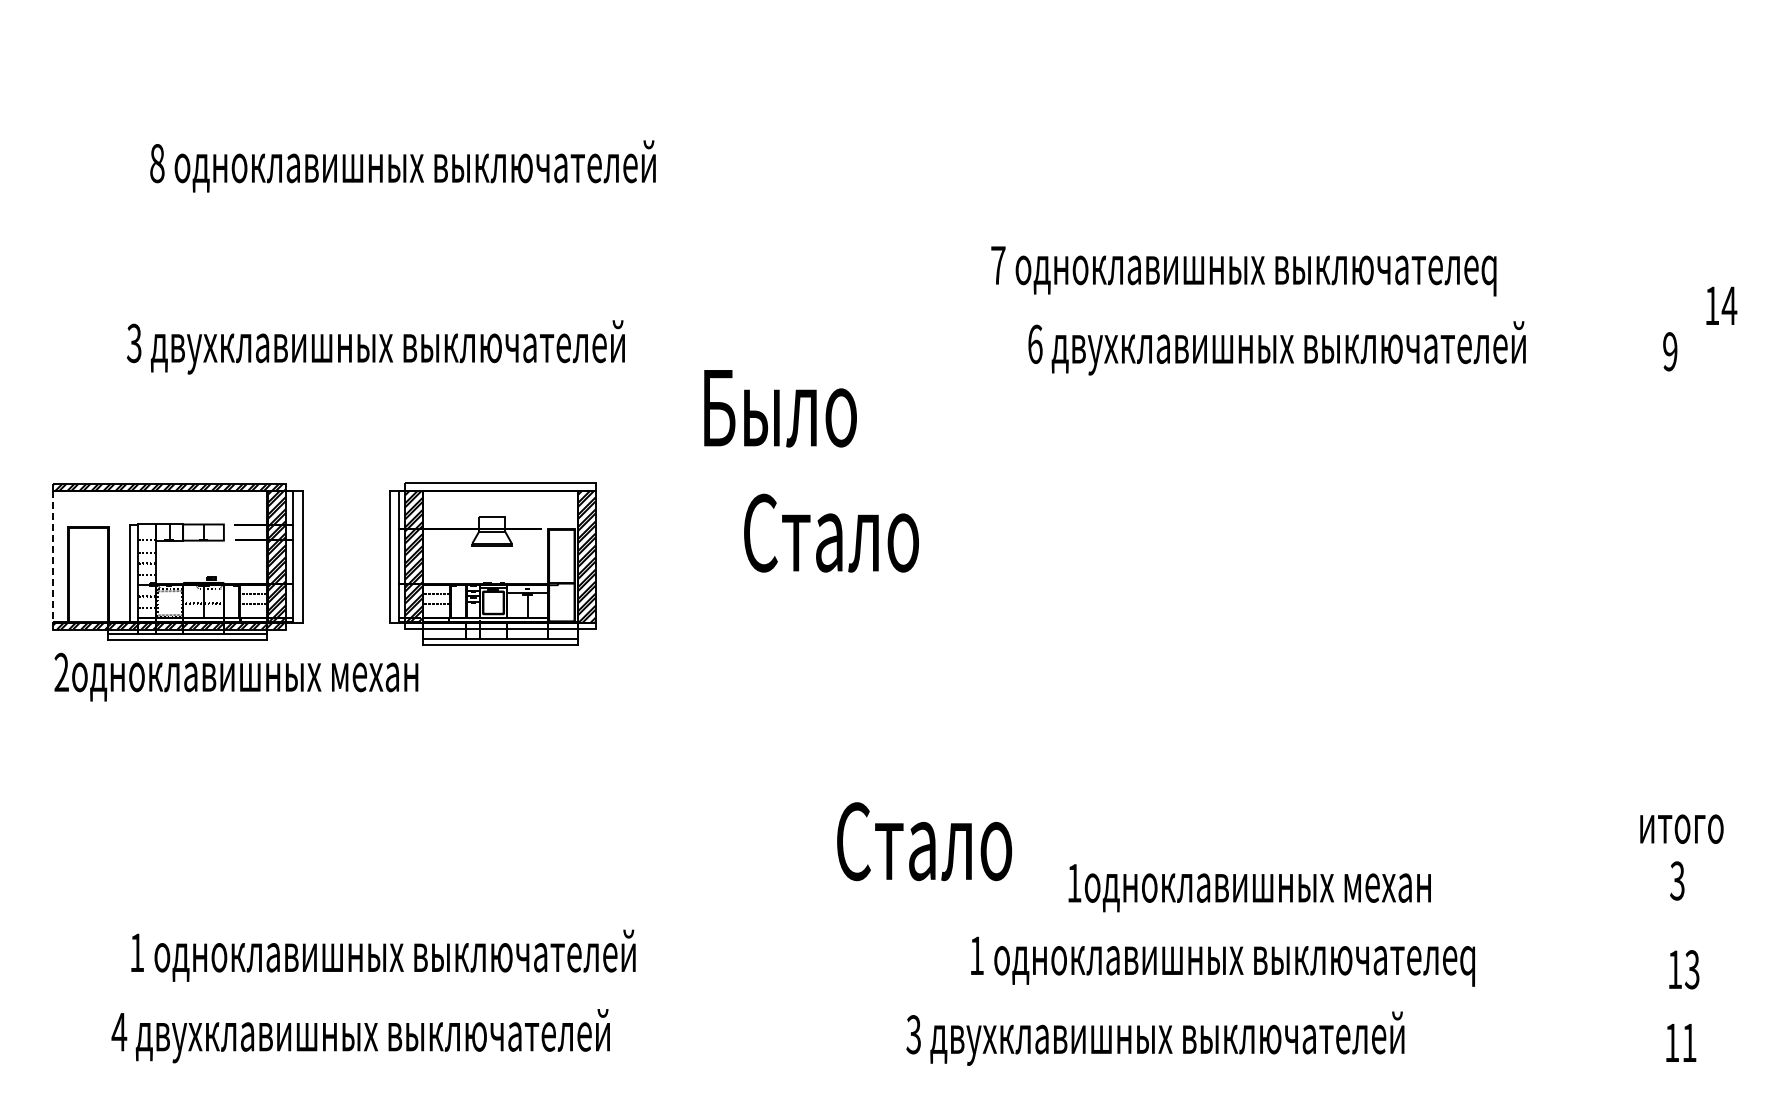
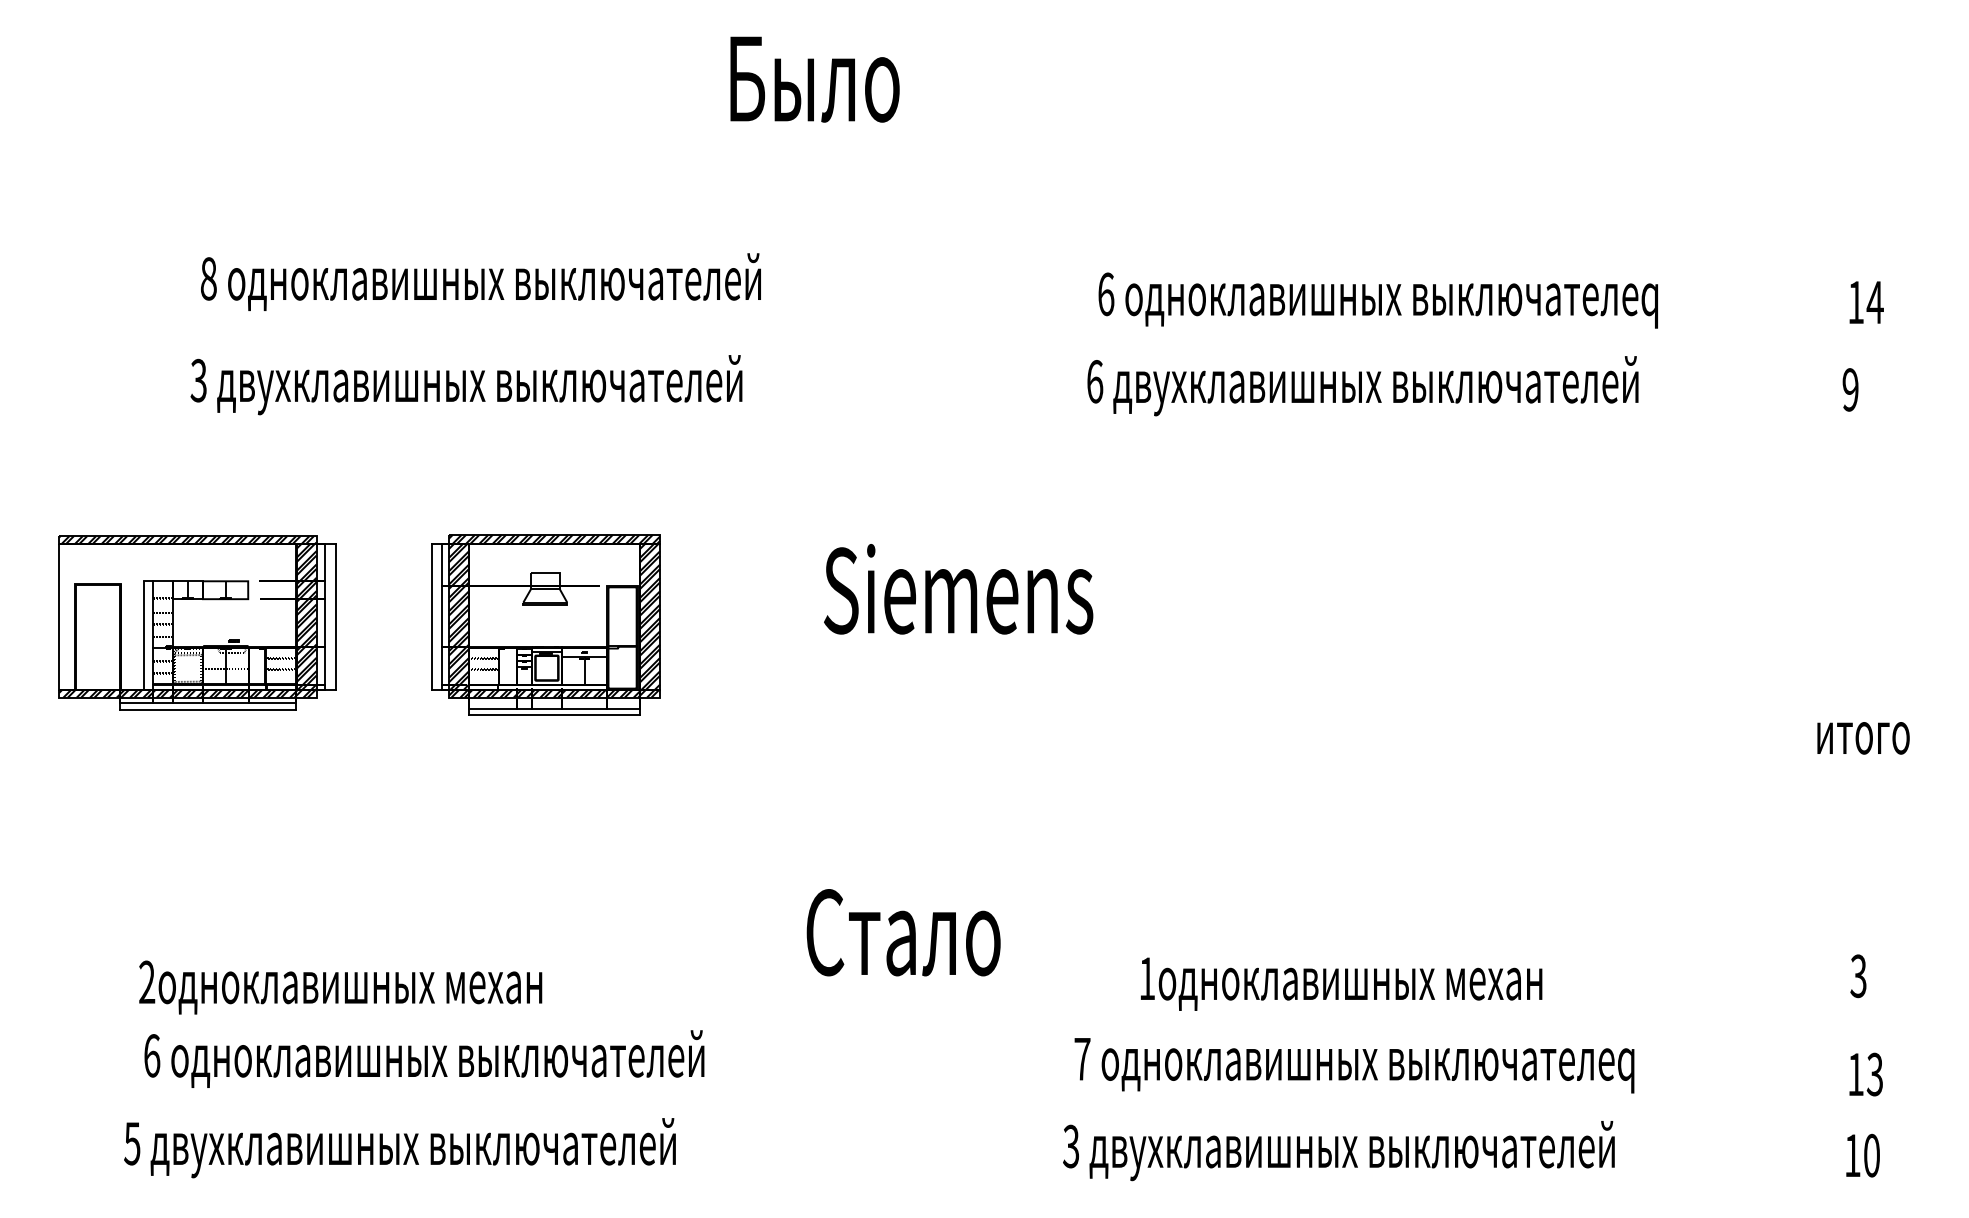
text: (402, 166) -> (480, 282), moved
text: (998, 265) -> (1106, 294), 7 -> 6
text: (1721, 305) -> (1866, 302), moved
text: (375, 347) -> (466, 385), moved
text: (1276, 348) -> (1362, 386), moved
text: (780, 408) -> (814, 79), moved
hatch: (500, 486) -> (554, 539), added
text: (864, 531) -> (957, 589), Стало -> Siemens
line: (53, 564) -> (59, 625), dashed -> solid
hatch: (499, 625) -> (553, 693), added
text: (236, 676) -> (340, 986), moved
text: (1681, 828) -> (1863, 737), moved
text: (924, 841) -> (903, 932), moved
text: (1249, 888) -> (1341, 984), moved
text: (137, 952) -> (152, 1055), 1 -> 6
text: (976, 955) -> (1081, 1058), 1 -> 7
text: (119, 1032) -> (132, 1144), 4 -> 5
text: (1155, 1038) -> (1339, 1150), moved
text: (1689, 1042) -> (1871, 1155), 11 -> 10

